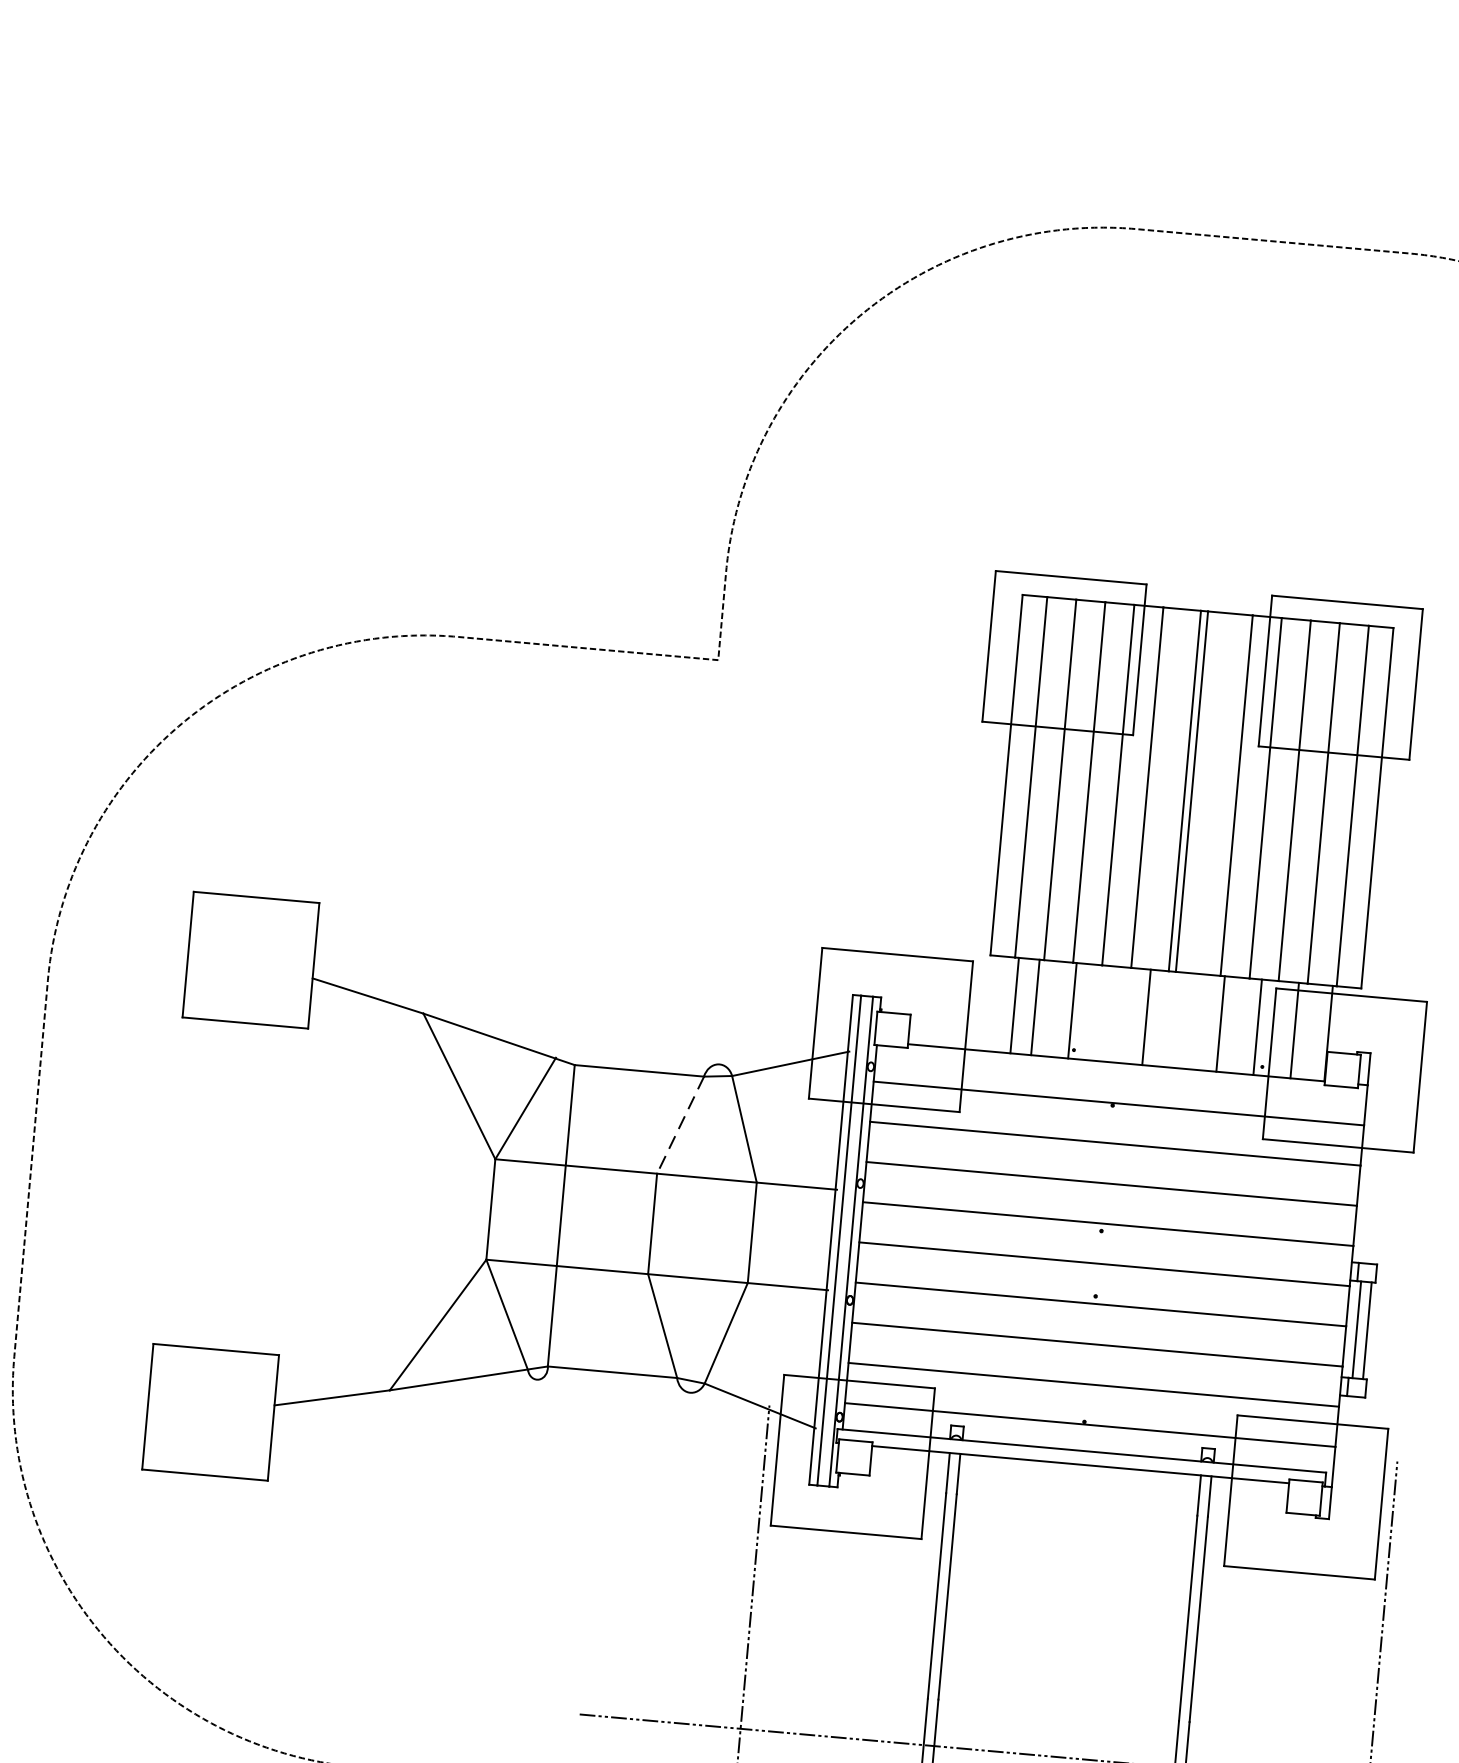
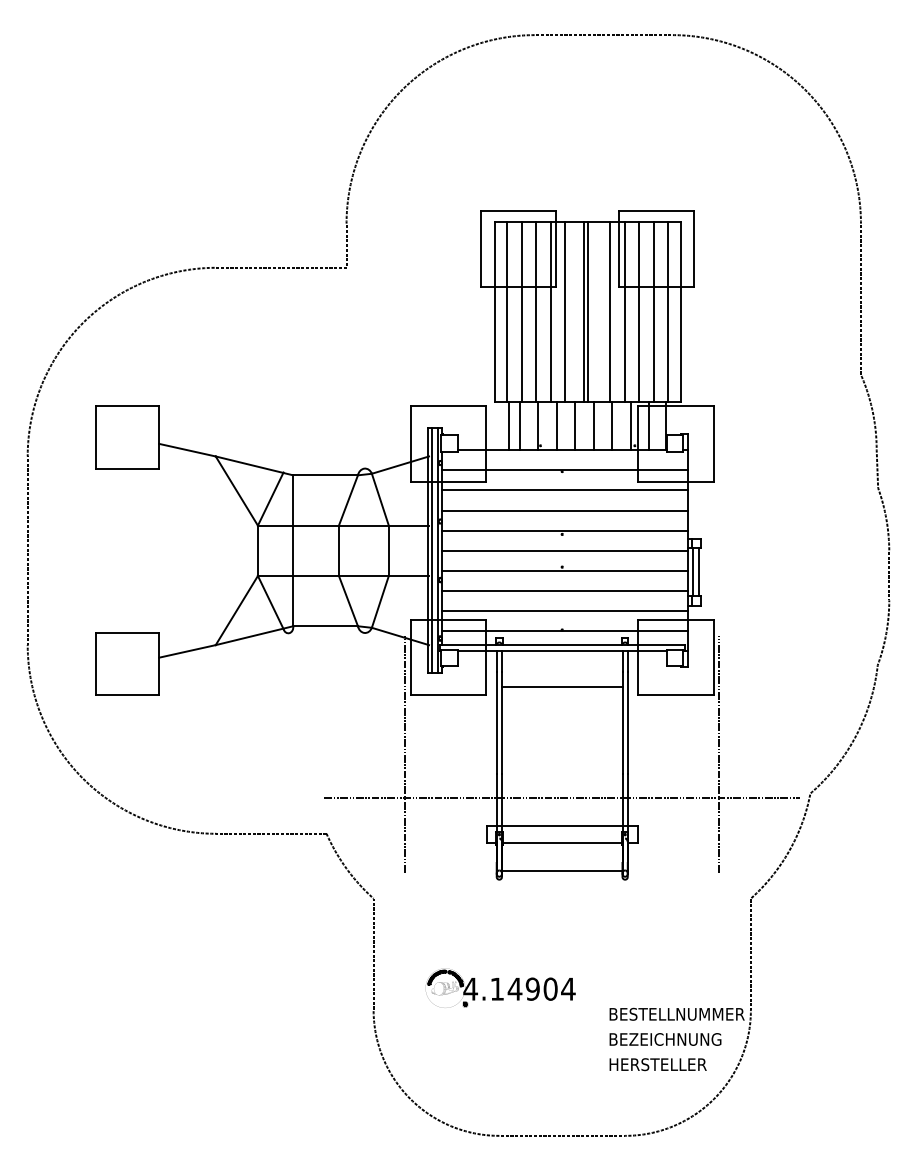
line: (1109, 1014) -> (556, 426), added
line: (1183, 1021) -> (593, 426), added
line: (680, 1125) -> (348, 500), dashed -> solid
line: (1074, 1534) -> (562, 686), added

